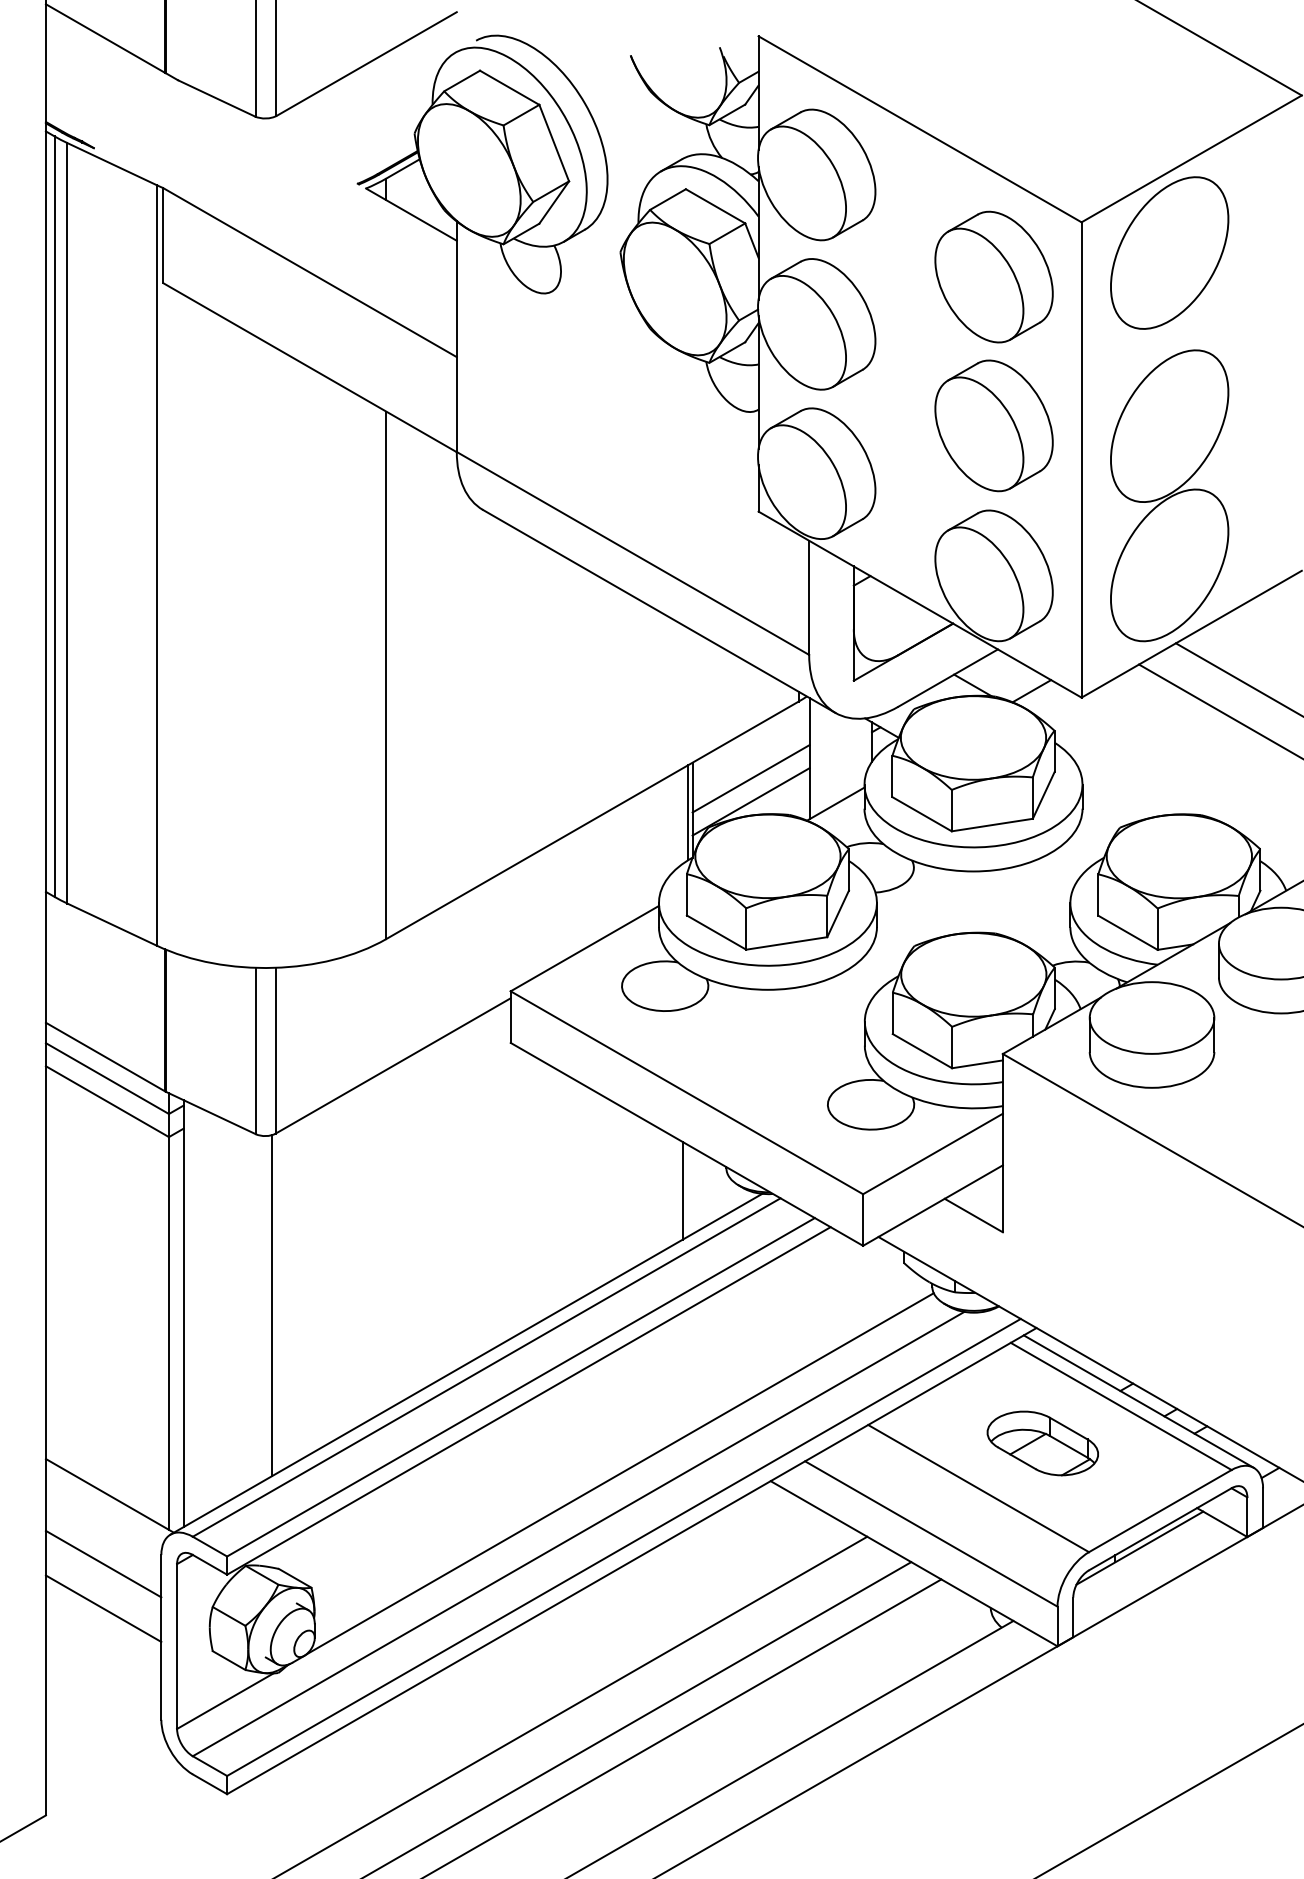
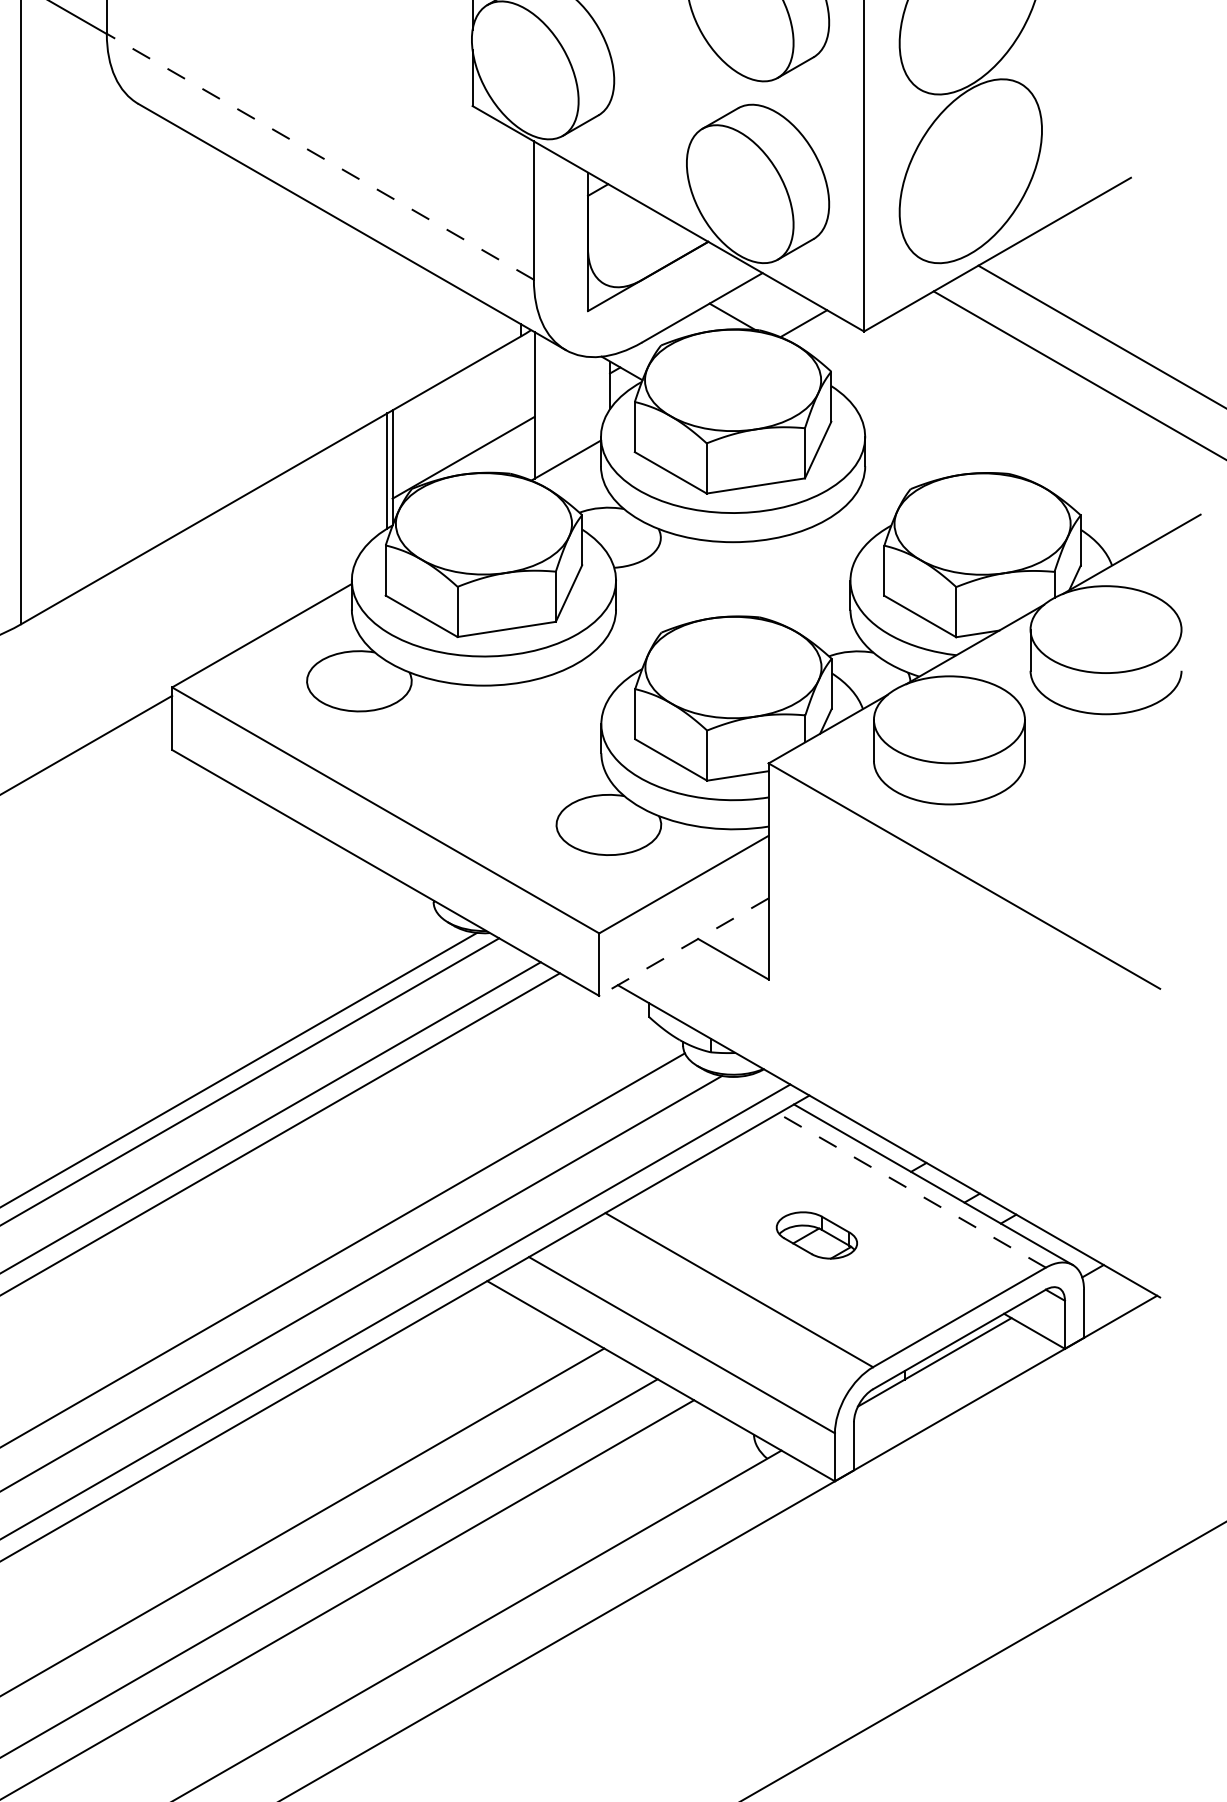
line: (632, 553) -> (319, 156), solid -> dashed
line: (750, 778) -> (462, 429), removed
line: (682, 1190) -> (380, 928), removed
line: (932, 1205) -> (683, 947), solid -> dashed
line: (1120, 1406) -> (911, 1190), solid -> dashed
part: (1042, 1443) -> (816, 1235), size x0.6

